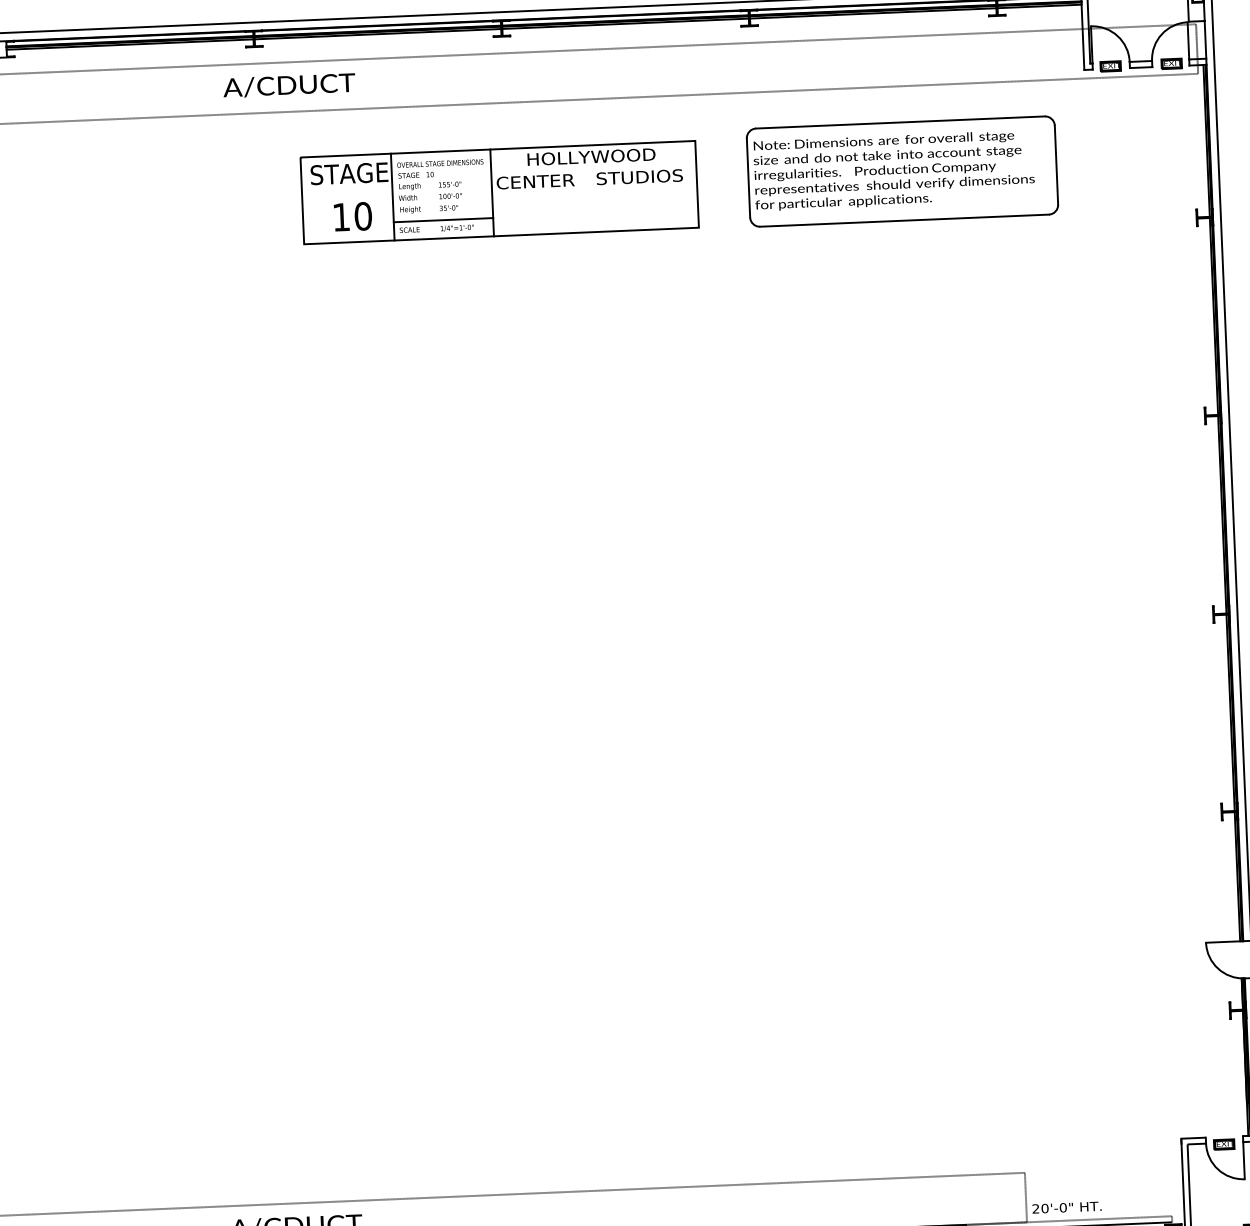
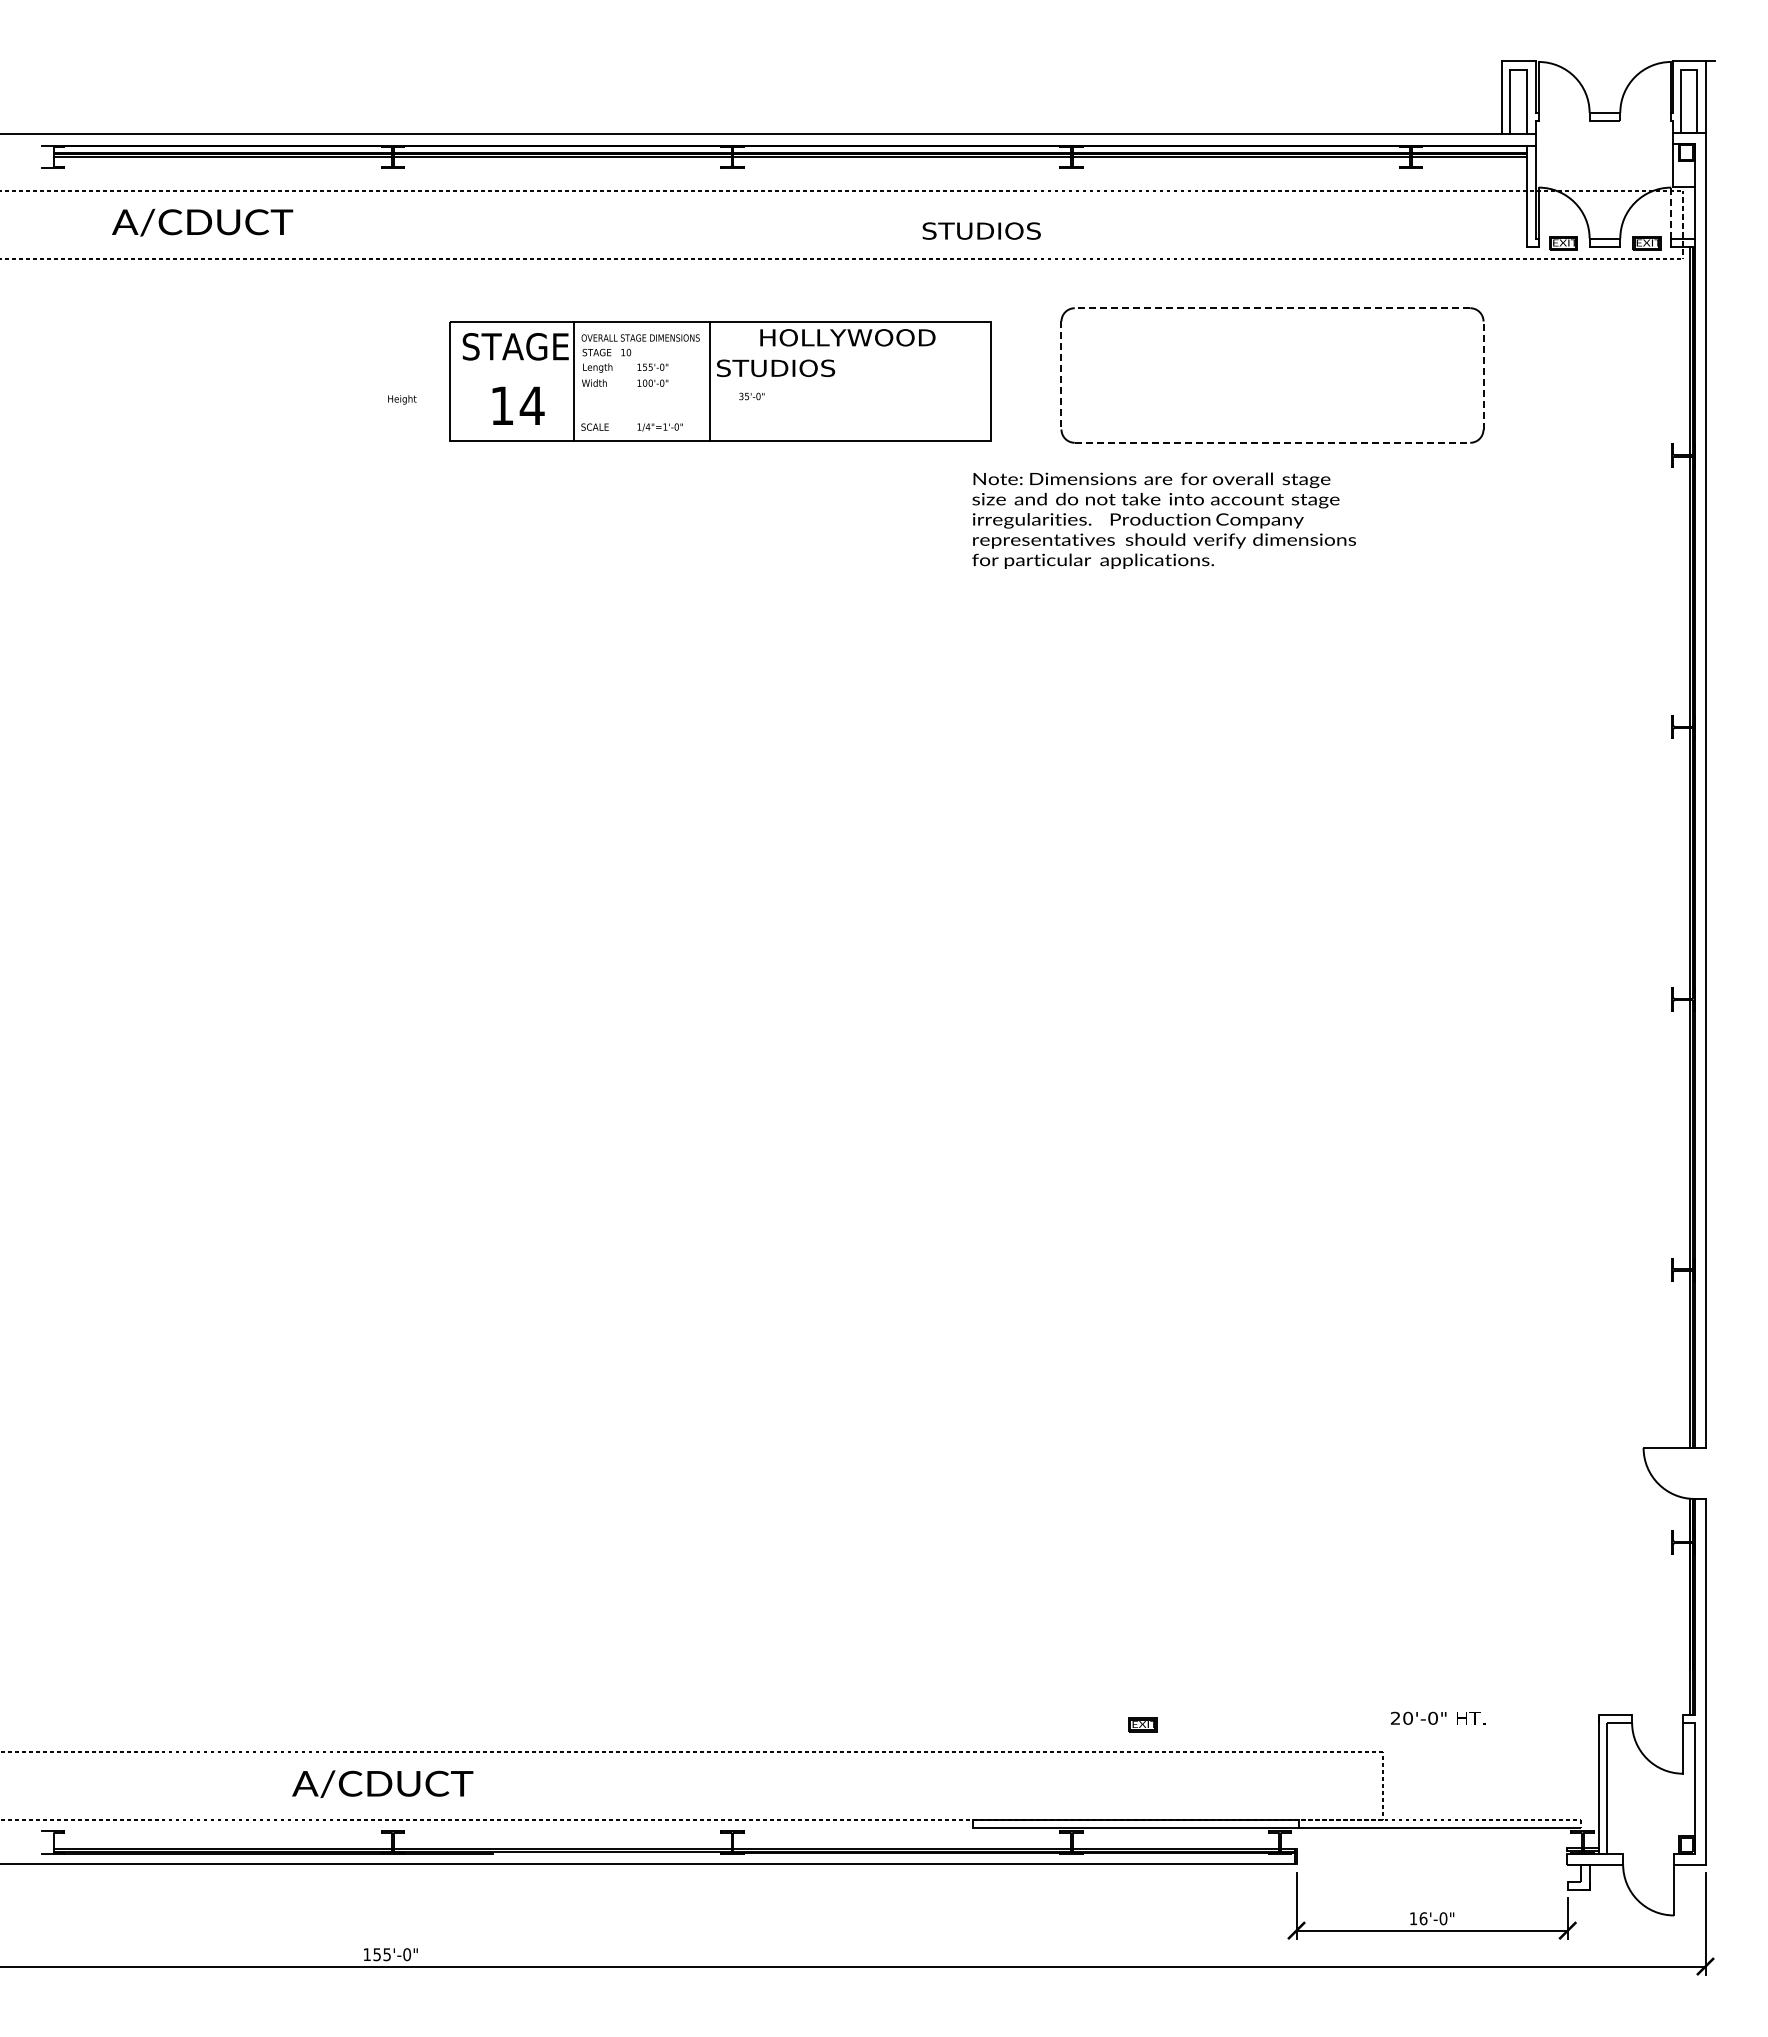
line: (1188, 40) -> (1671, 212), solid -> dashed
text: (289, 85) -> (202, 222), moved
line: (900, 122) -> (1272, 308), solid -> dashed
line: (1056, 165) -> (1483, 375), solid -> dashed
text: (893, 170) -> (1163, 520), moved
text: (639, 176) -> (981, 230), moved
line: (748, 178) -> (1061, 376), solid -> dashed
text: (539, 181) -> (775, 368), CENTER -> STUDIOS
text: (448, 208) -> (751, 396), moved
text: (410, 209) -> (402, 399), moved
text: (362, 216) -> (531, 405), 10 -> 14
line: (443, 220) -> (641, 415), removed
line: (904, 220) -> (1272, 442), solid -> dashed
part: (1223, 1144) -> (1142, 1724), moved
text: (1067, 1206) -> (1438, 1717), moved

